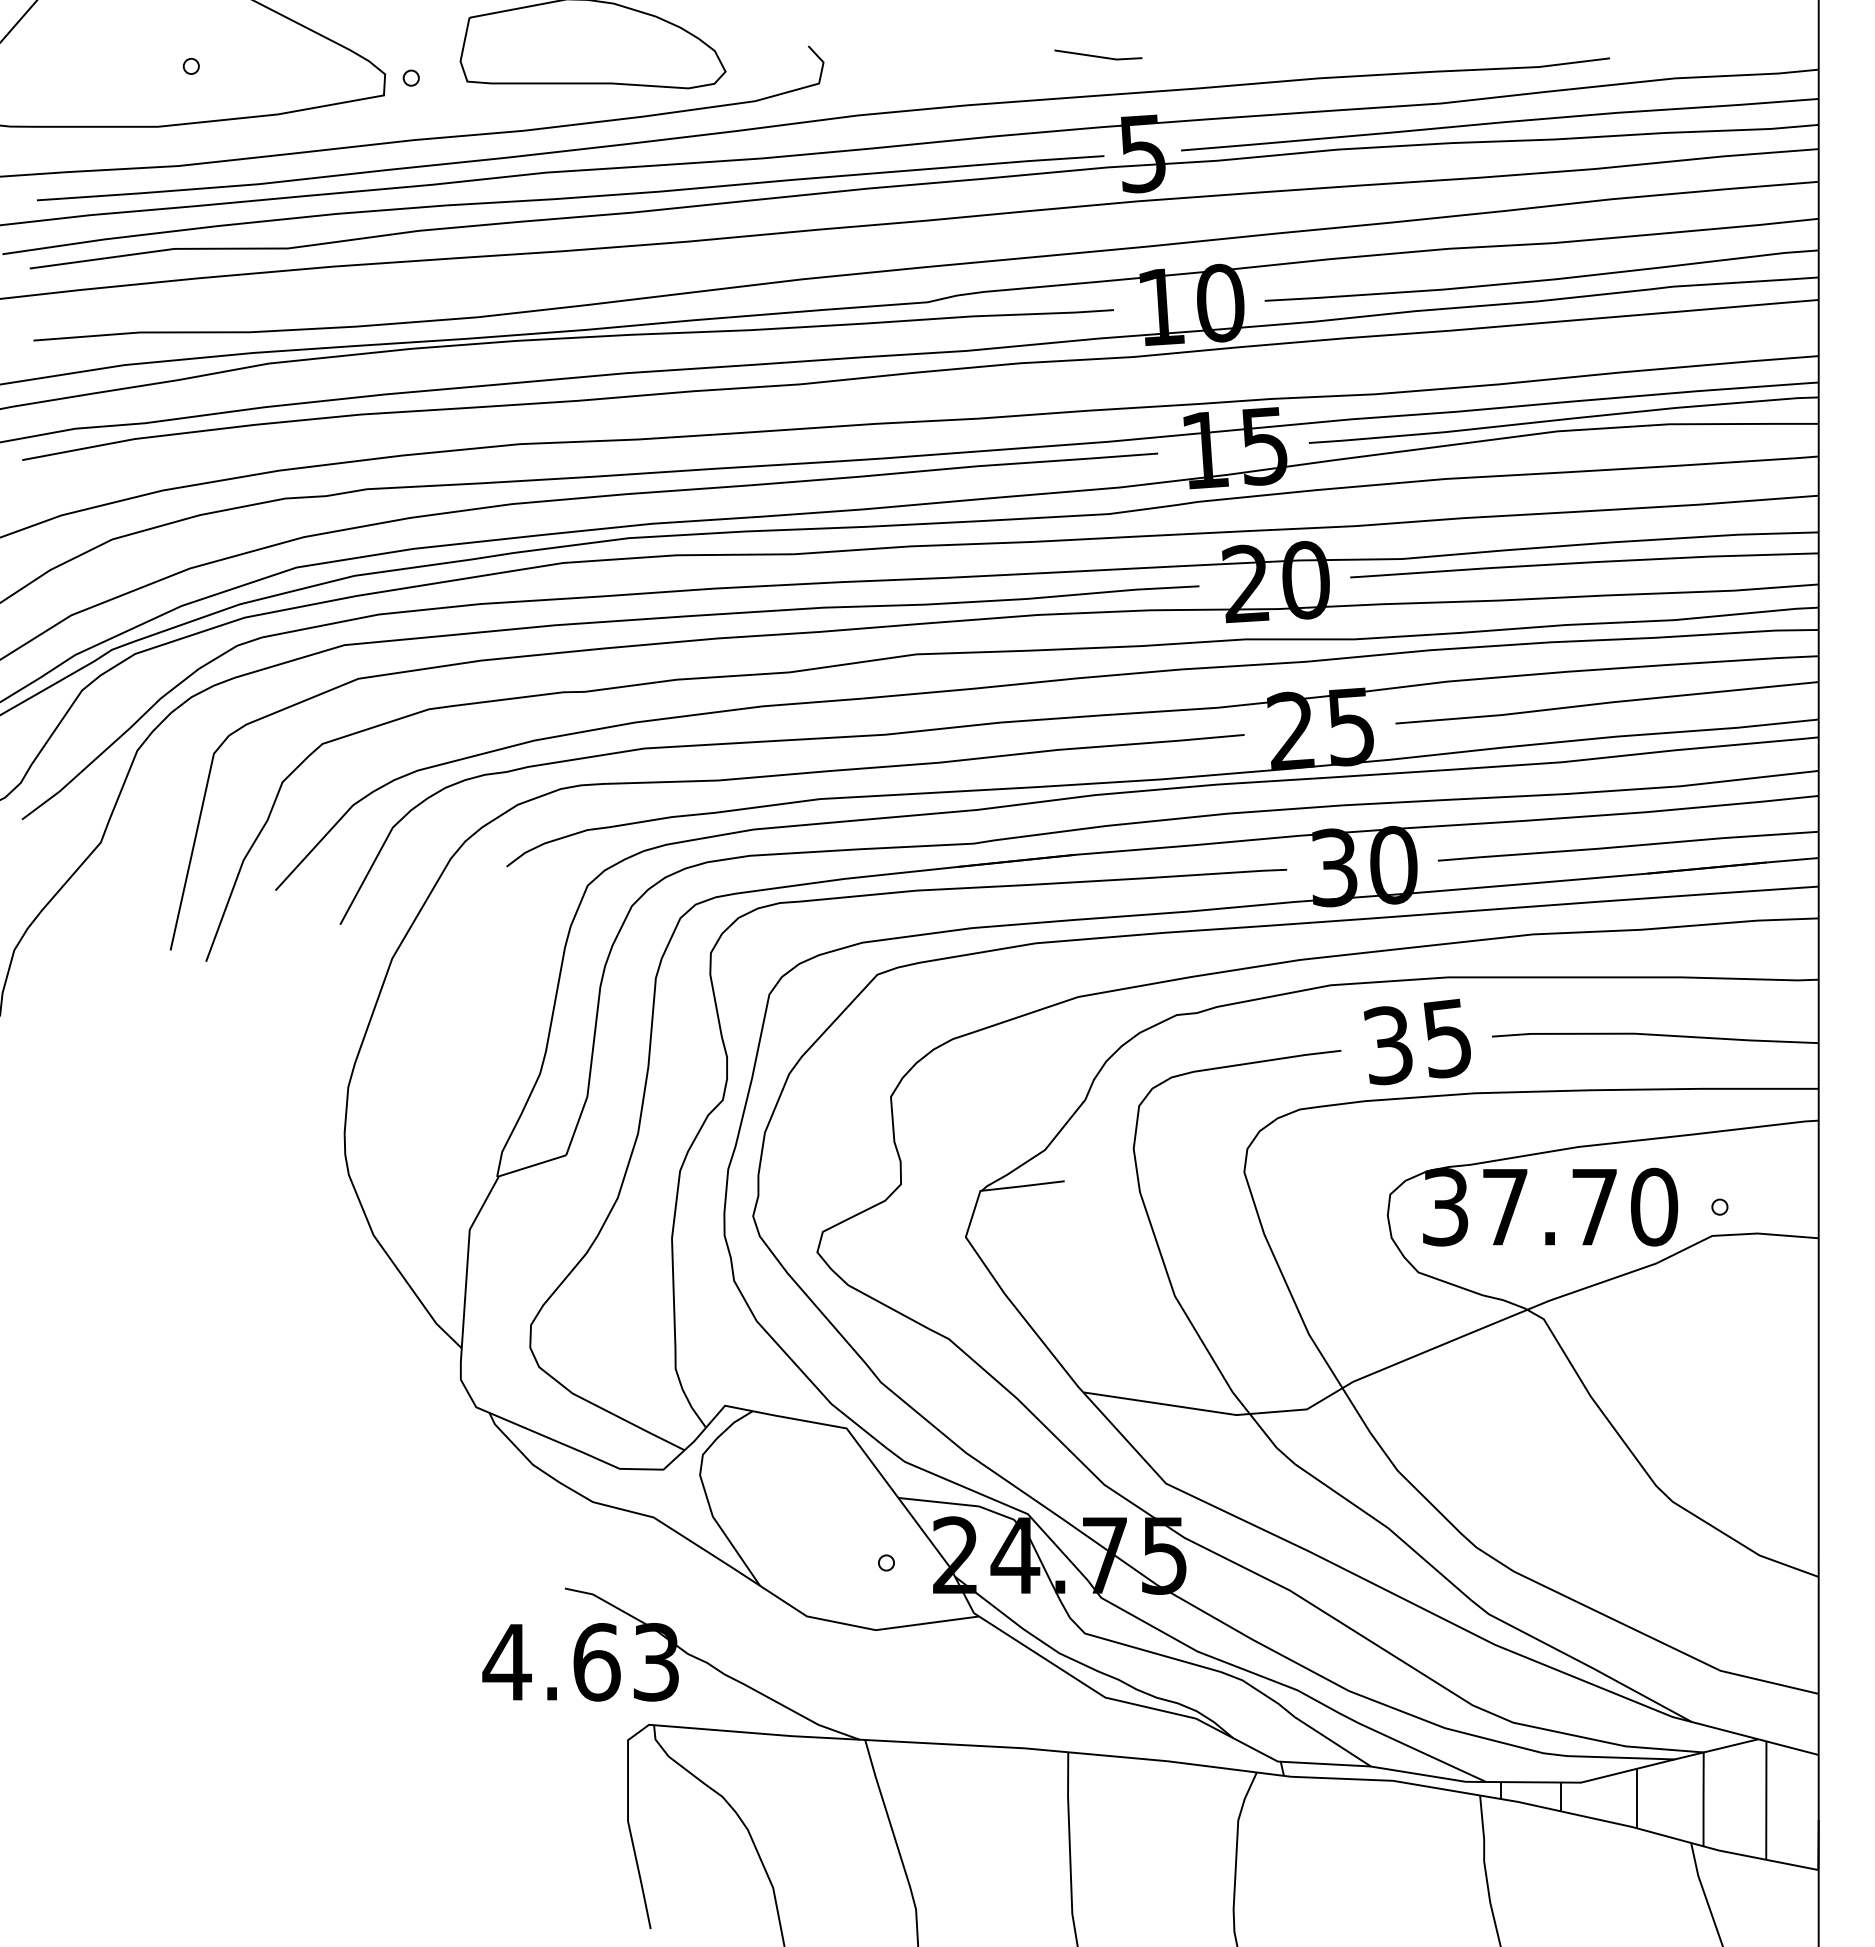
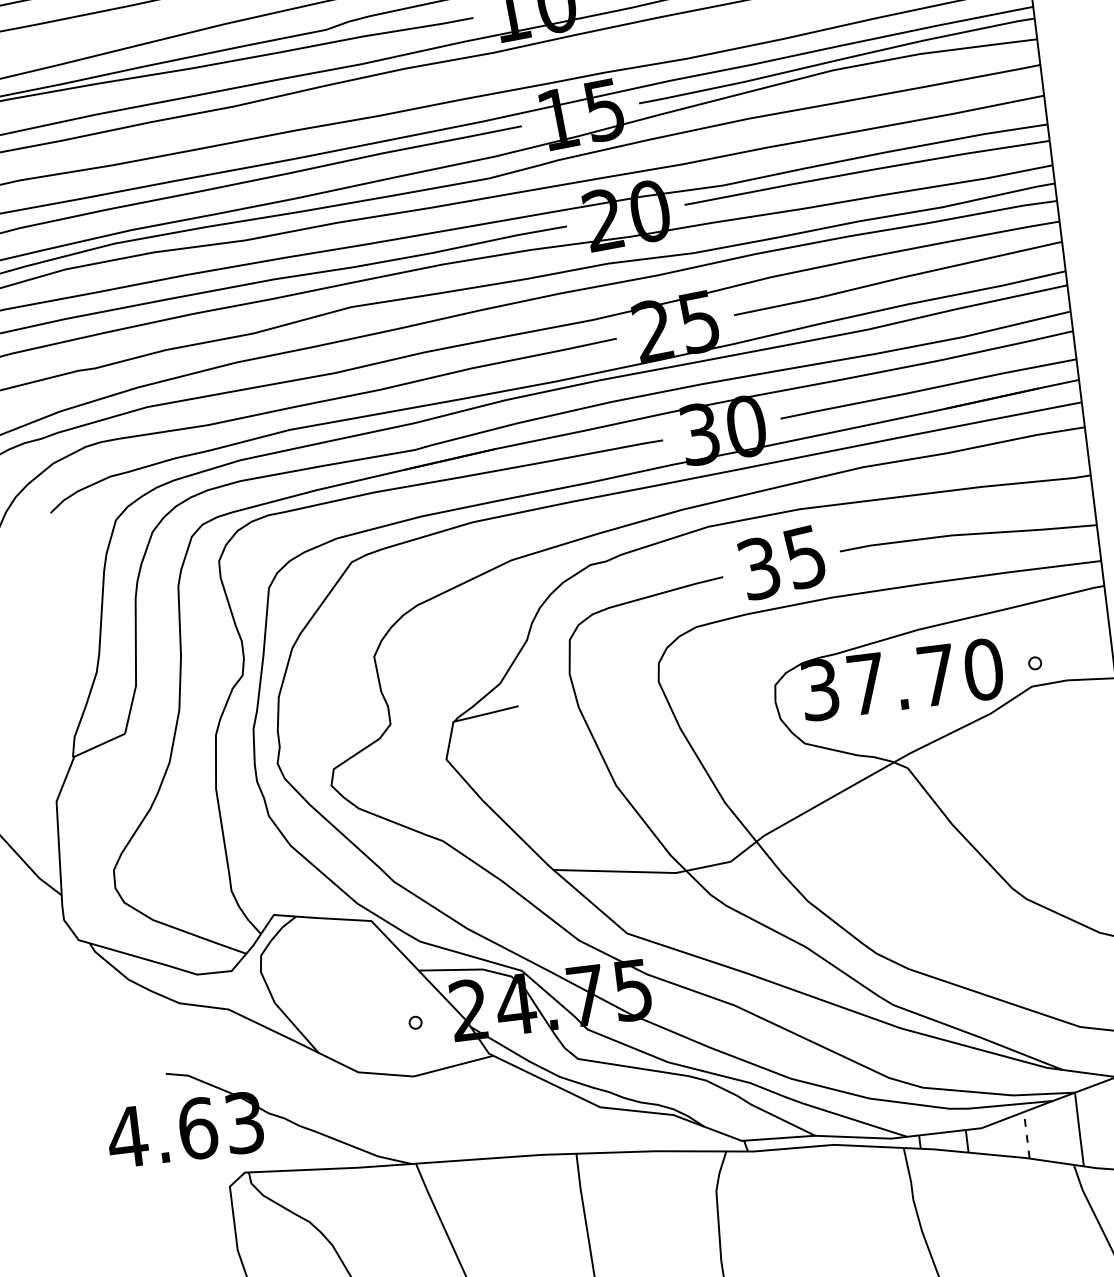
line: (1636, 1798) -> (1026, 1135), solid -> dashed

